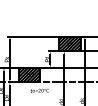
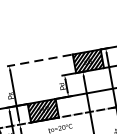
line: (32, 36) -> (38, 60), solid -> dashed

